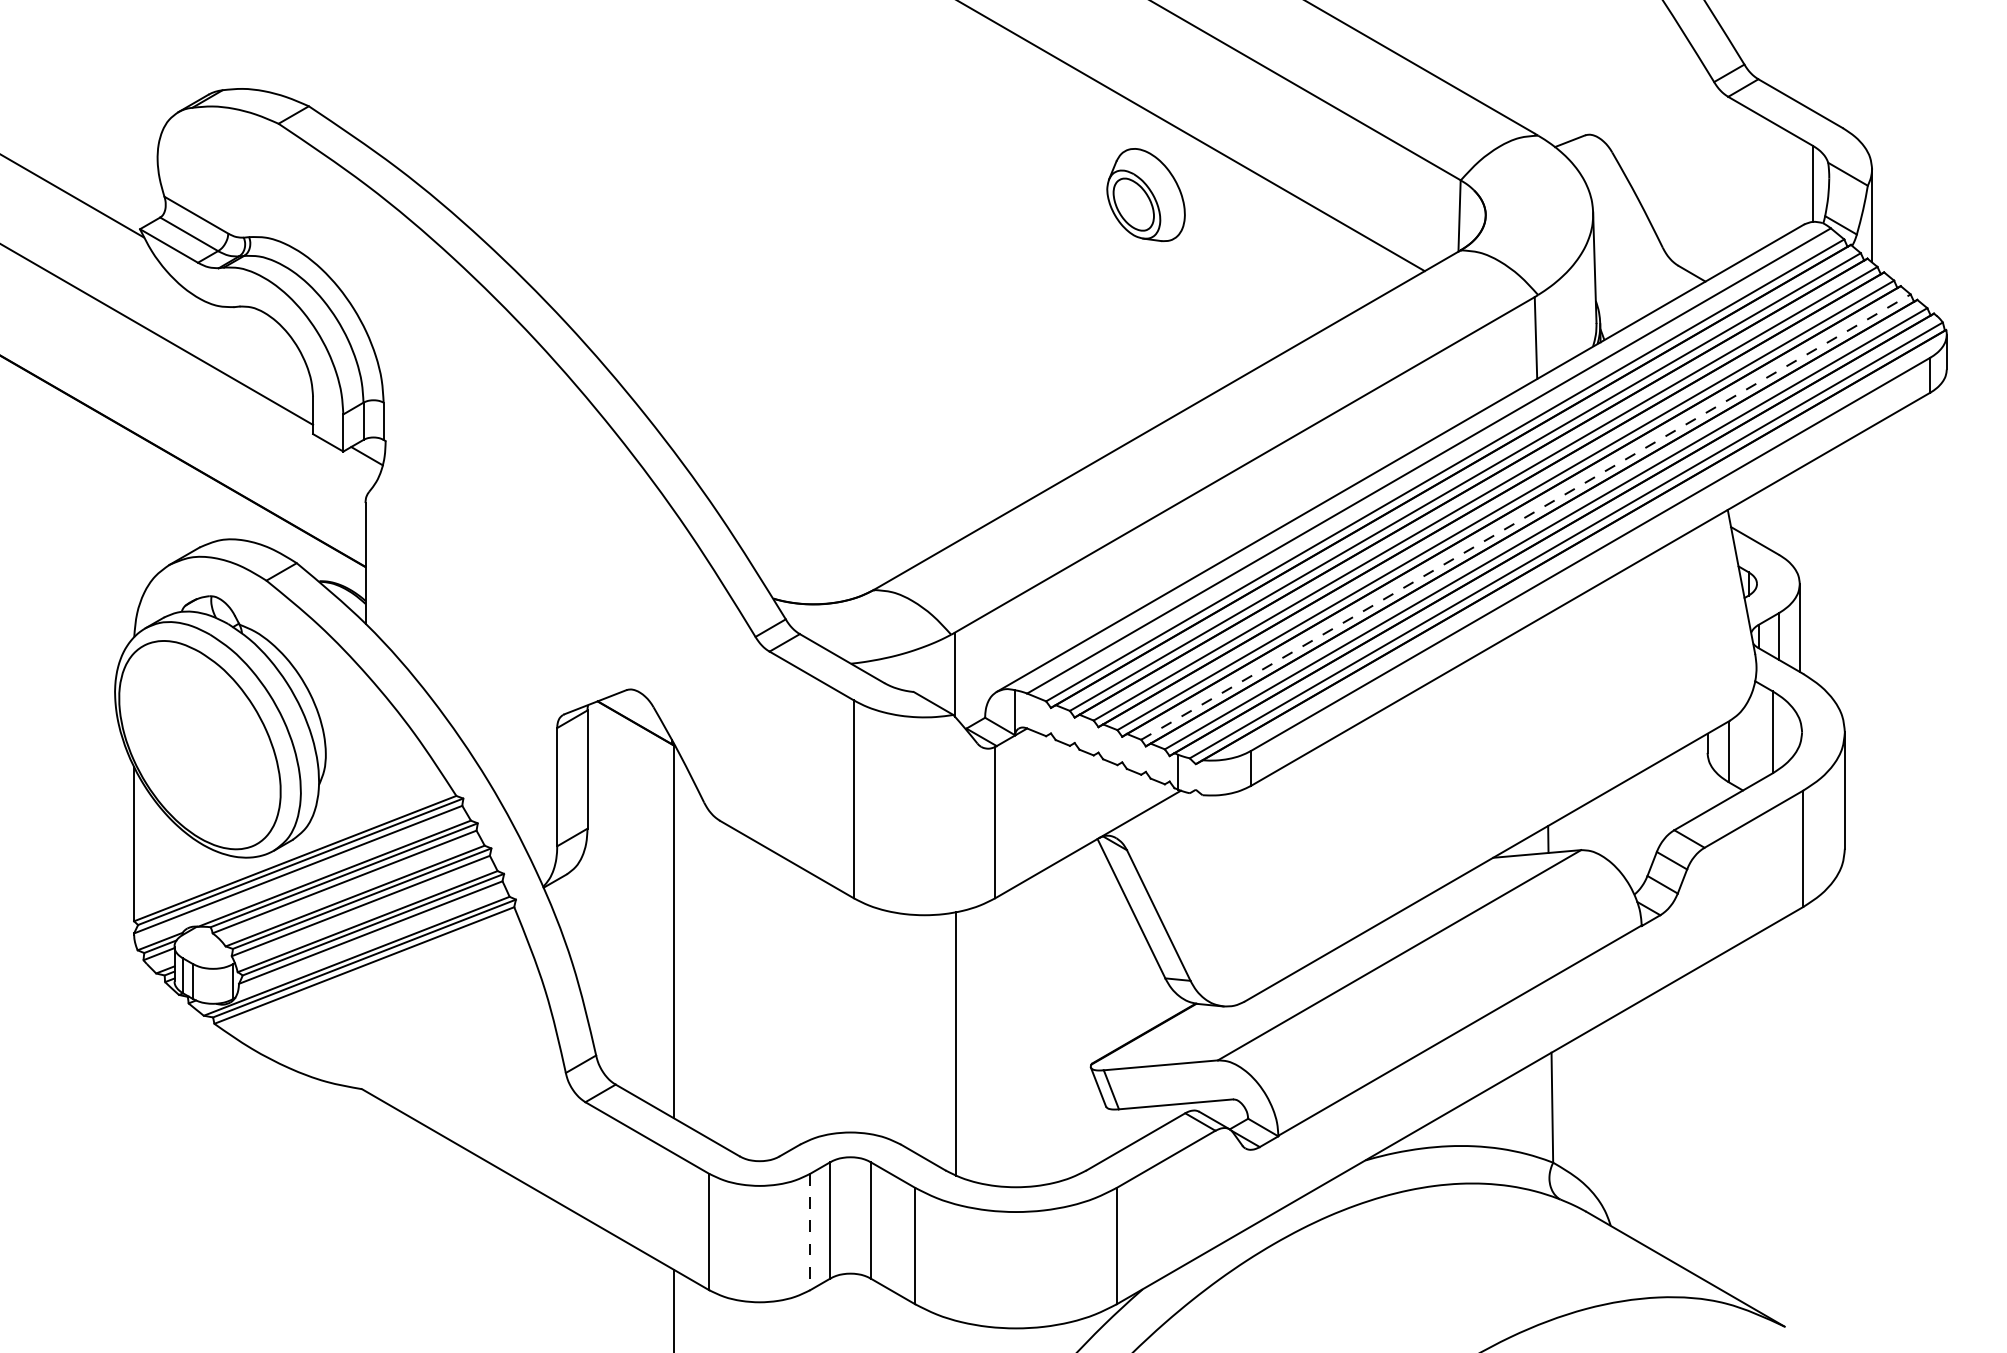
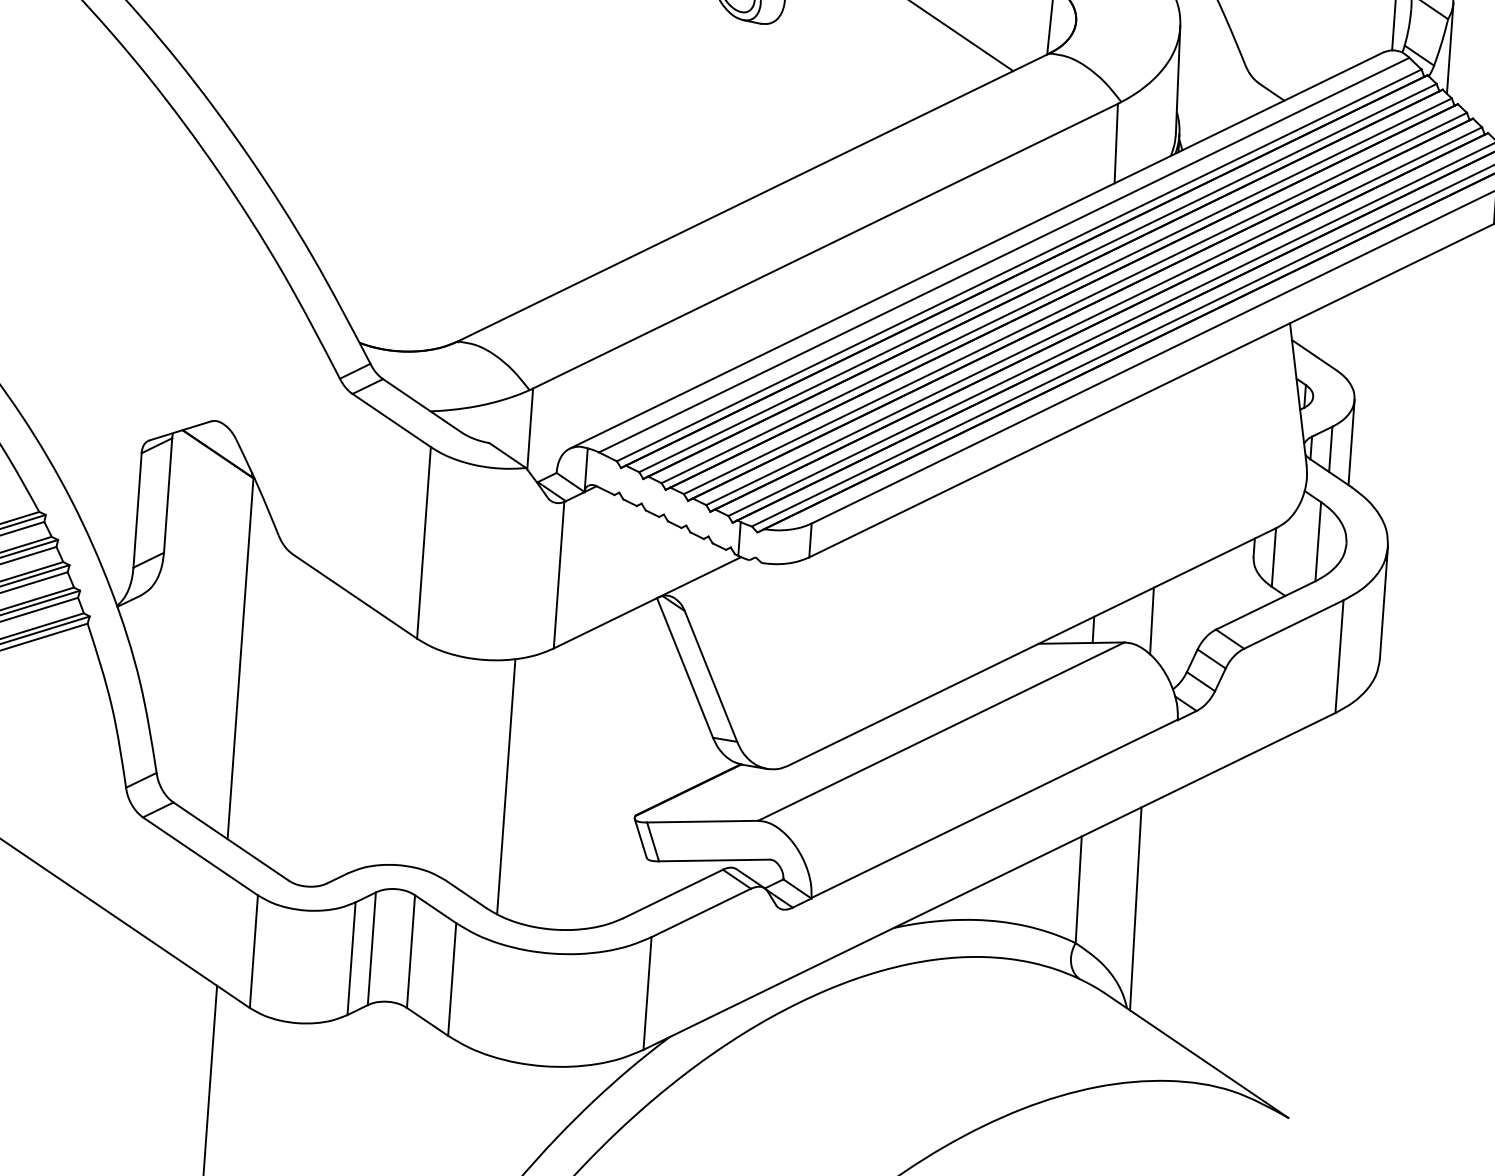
line: (1525, 517) -> (1093, 316), dashed -> solid
line: (1607, 825) -> (1151, 620), added
line: (1611, 1122) -> (1134, 908), added
line: (810, 1232) -> (351, 959), dashed -> solid

